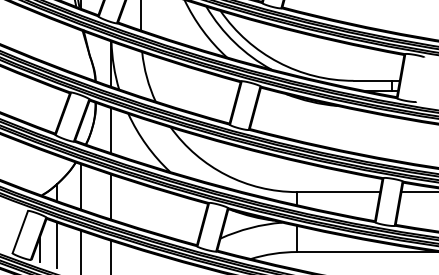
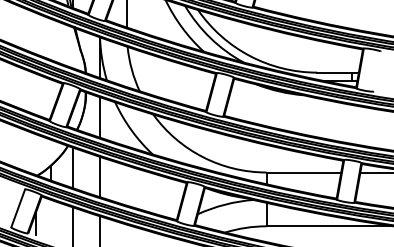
line: (56, 244) -> (50, 219), removed

